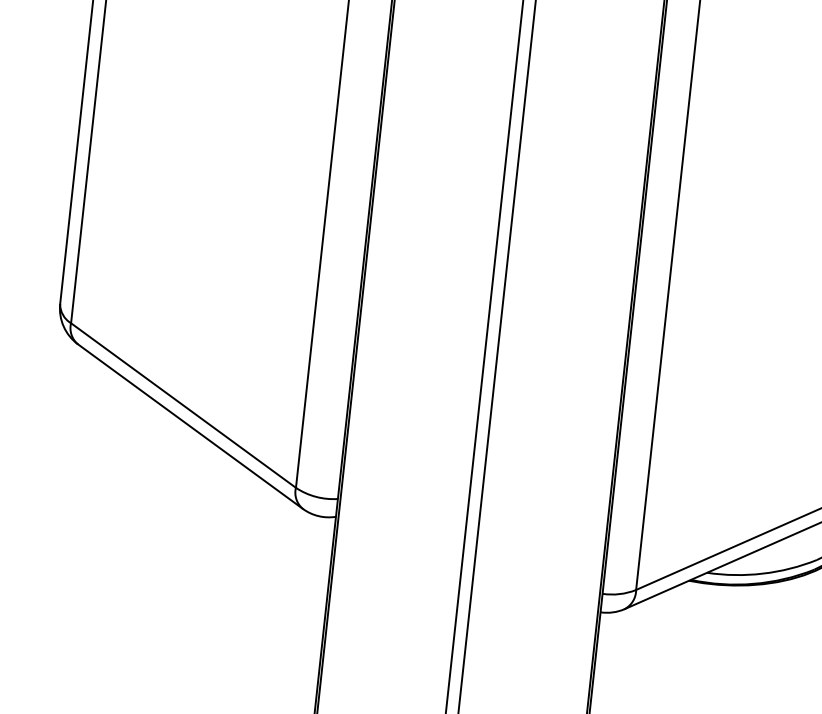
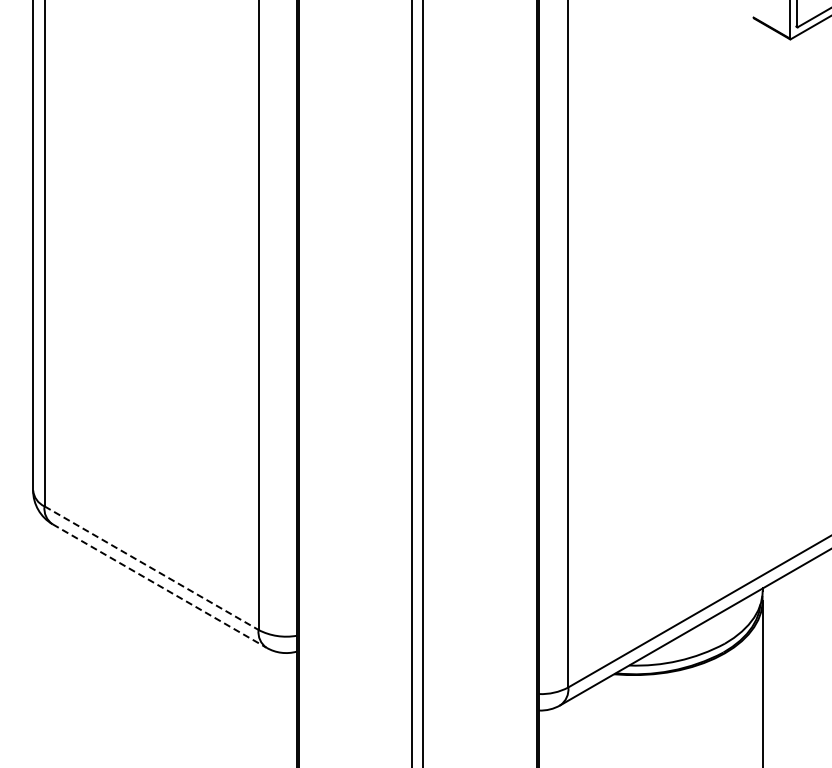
line: (183, 405) -> (151, 568), solid -> dashed
line: (190, 427) -> (159, 586), solid -> dashed

